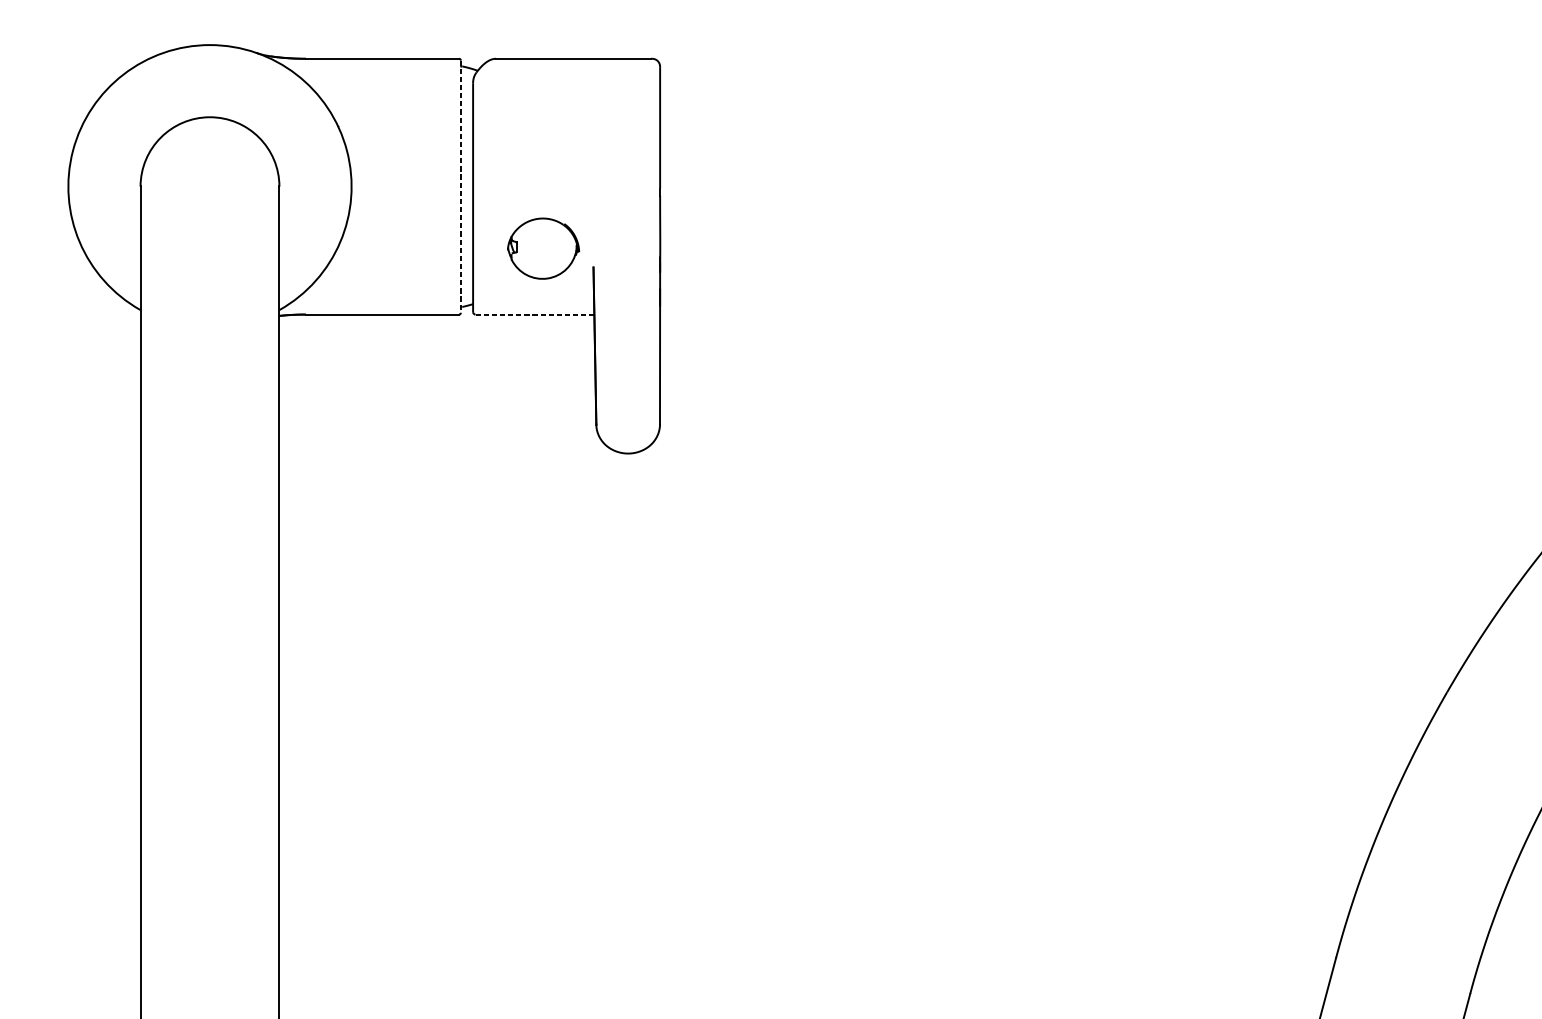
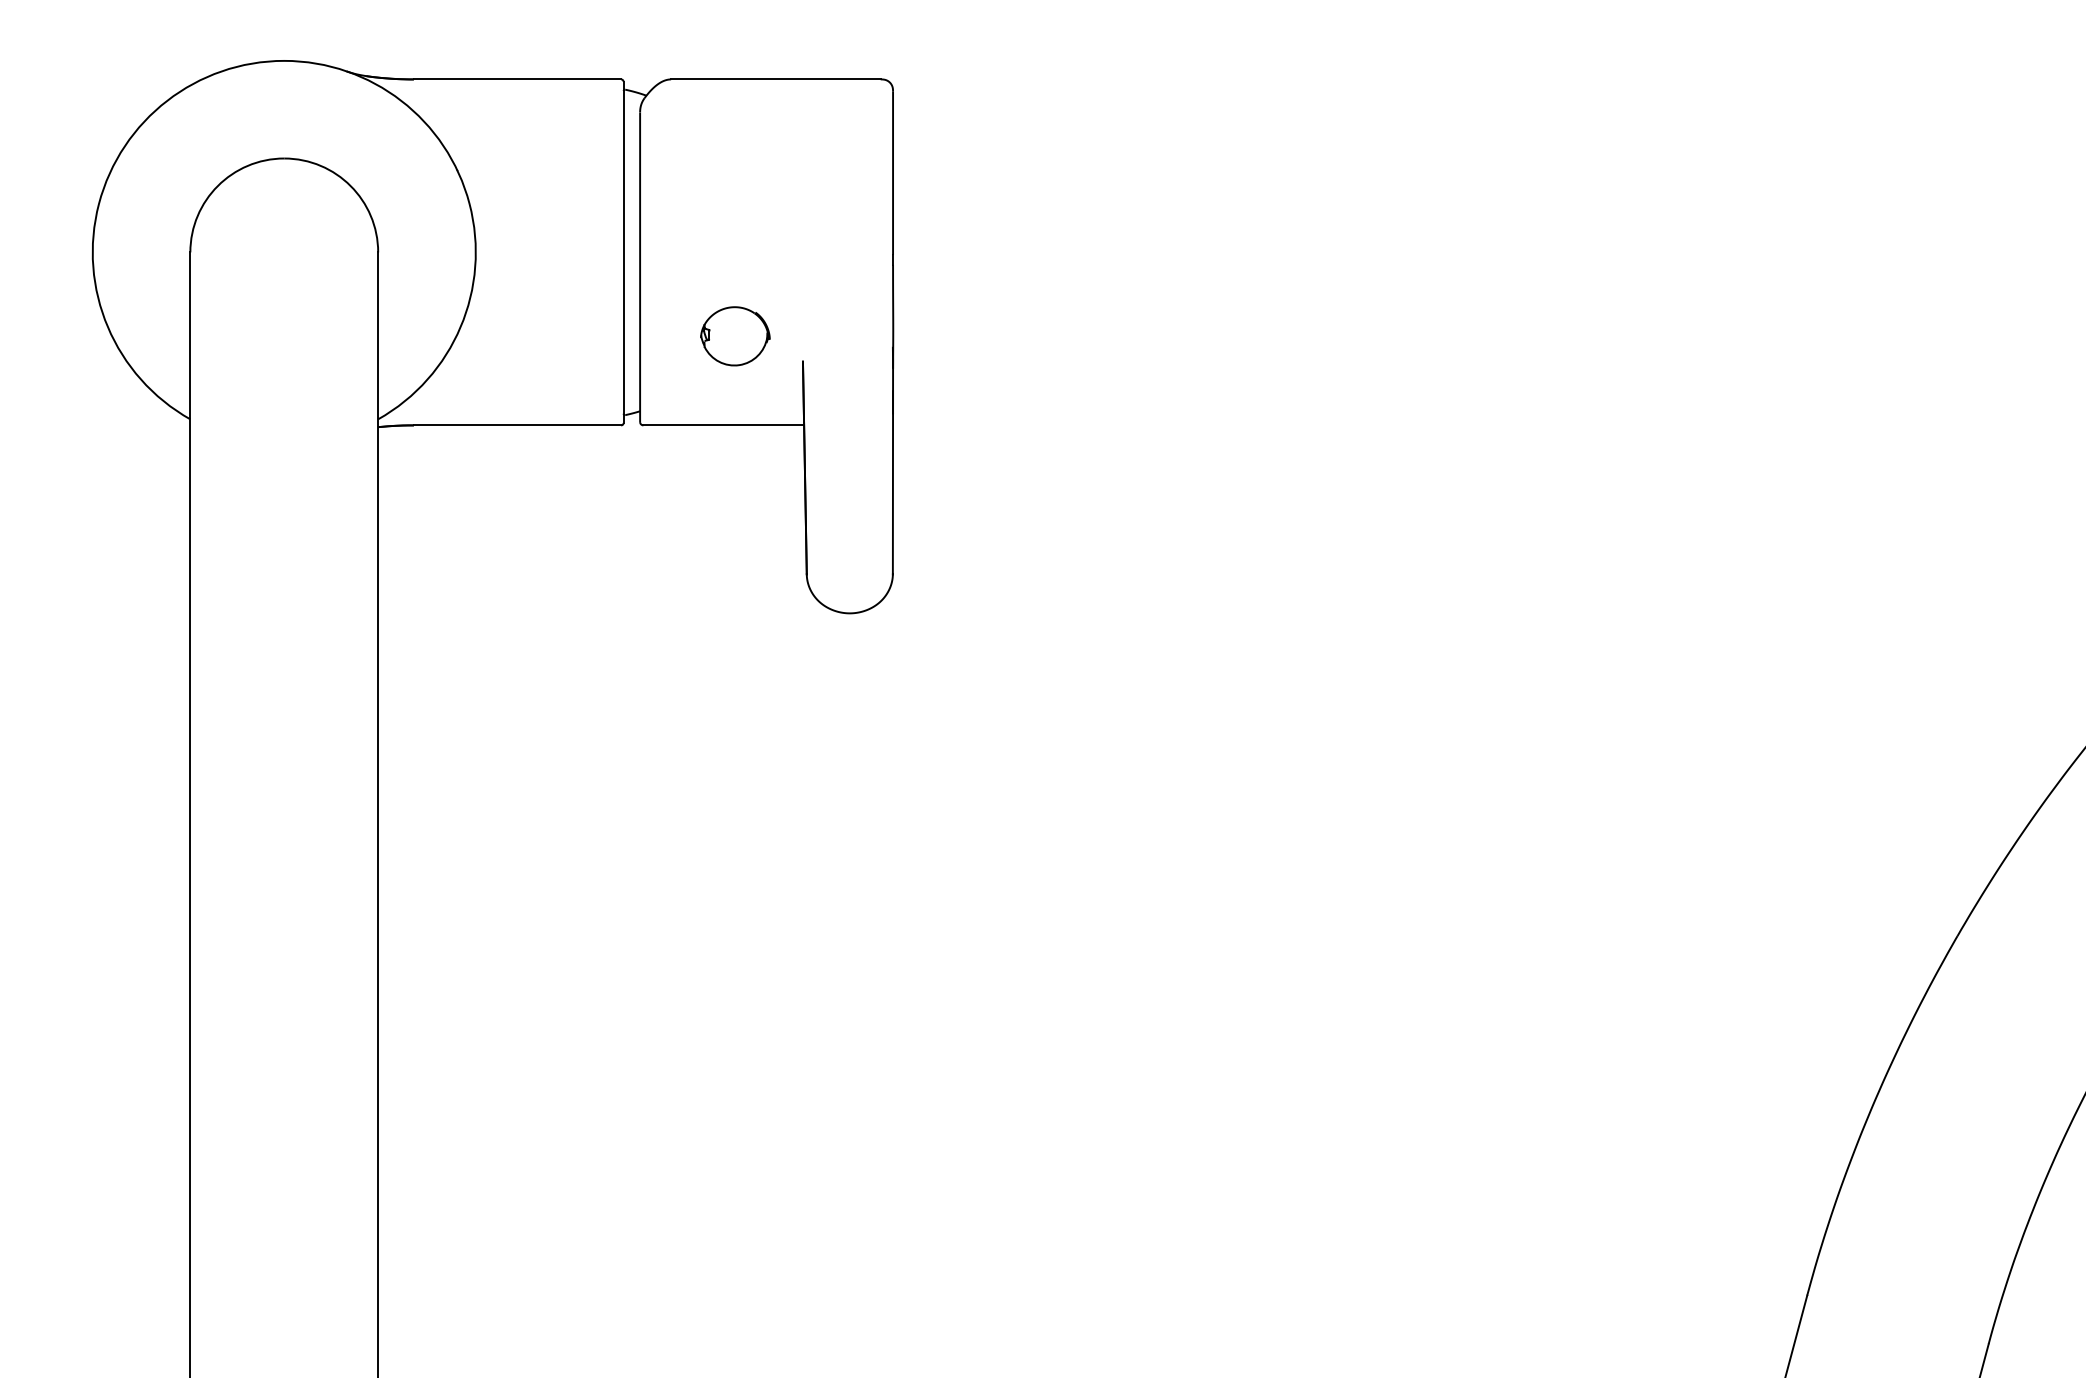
line: (460, 186) -> (623, 252), dashed -> solid
part: (543, 248) -> (735, 336), size x0.71
line: (535, 314) -> (724, 425), dashed -> solid

